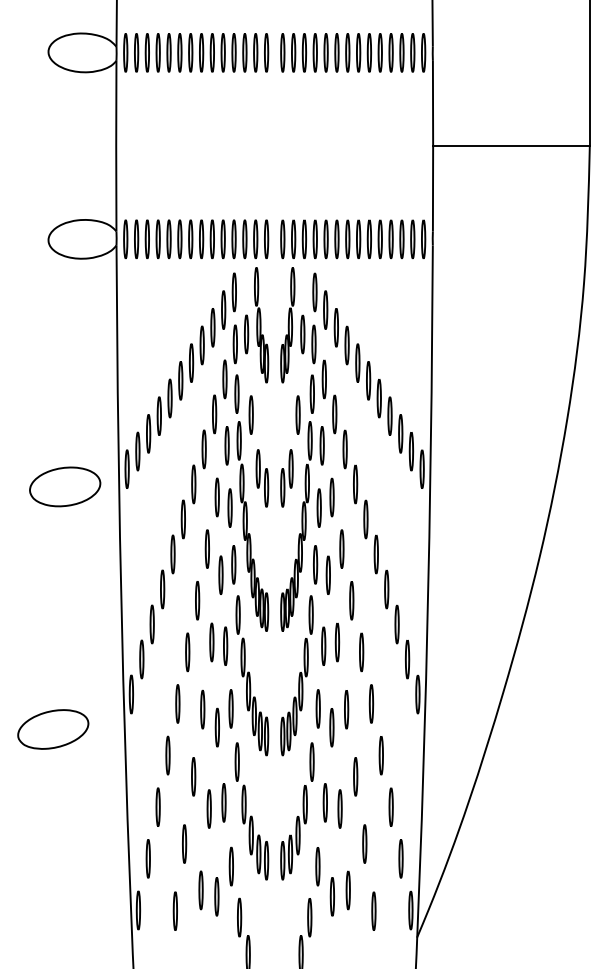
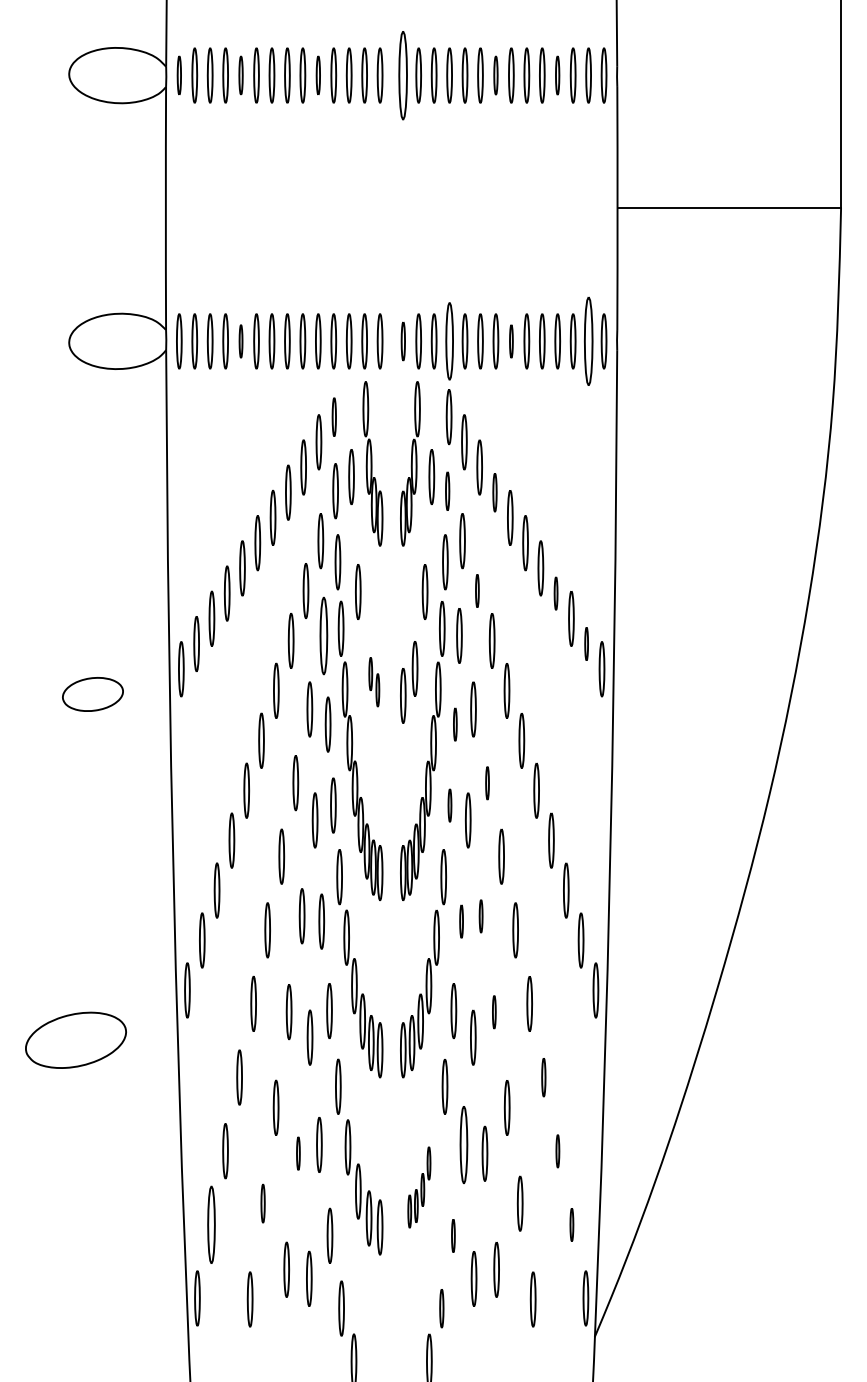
part: (125, 52) -> (179, 75), size x0.7
part: (168, 52) -> (240, 75), size x0.7
part: (223, 52) -> (318, 75), size x0.7
part: (282, 52) -> (403, 75), size x1.6
part: (347, 52) -> (495, 75), size x0.7
part: (390, 52) -> (557, 75), size x0.7
part: (168, 239) -> (240, 341), size x0.6
part: (282, 239) -> (403, 341), size x0.7
part: (315, 239) -> (449, 341), size x1.4
part: (358, 239) -> (511, 341), size x0.6
part: (412, 239) -> (588, 341), size x1.6
part: (234, 292) -> (334, 417), size x0.7
part: (313, 344) -> (447, 491), size x0.7
part: (346, 345) -> (494, 492), size x0.7
part: (334, 414) -> (477, 590), size x0.6
part: (389, 416) -> (555, 593), size x0.6
part: (226, 445) -> (323, 635), size x1.4
part: (411, 451) -> (586, 643), size x0.6
part: (262, 477) -> (374, 681), size x0.6
part: (64, 486) -> (92, 694), size x0.6
part: (319, 507) -> (455, 724), size x0.6
part: (341, 549) -> (487, 783), size x0.6
part: (315, 564) -> (449, 805), size x0.6
part: (336, 642) -> (480, 916), size x0.6
part: (323, 646) -> (461, 921), size x0.6
part: (346, 709) -> (494, 1012), size x0.6
part: (381, 755) -> (543, 1077), size x0.7
part: (325, 802) -> (463, 1144), size x1.4
part: (390, 807) -> (557, 1151), size x0.6
part: (209, 808) -> (298, 1153), size x0.6
part: (294, 832) -> (419, 1187), size x0.6
part: (184, 843) -> (262, 1203), size x0.7
part: (148, 858) -> (211, 1224), size x1.4
part: (400, 858) -> (571, 1224), size x0.6
part: (318, 866) -> (453, 1235), size x0.6
part: (309, 917) -> (441, 1308), size x0.7

